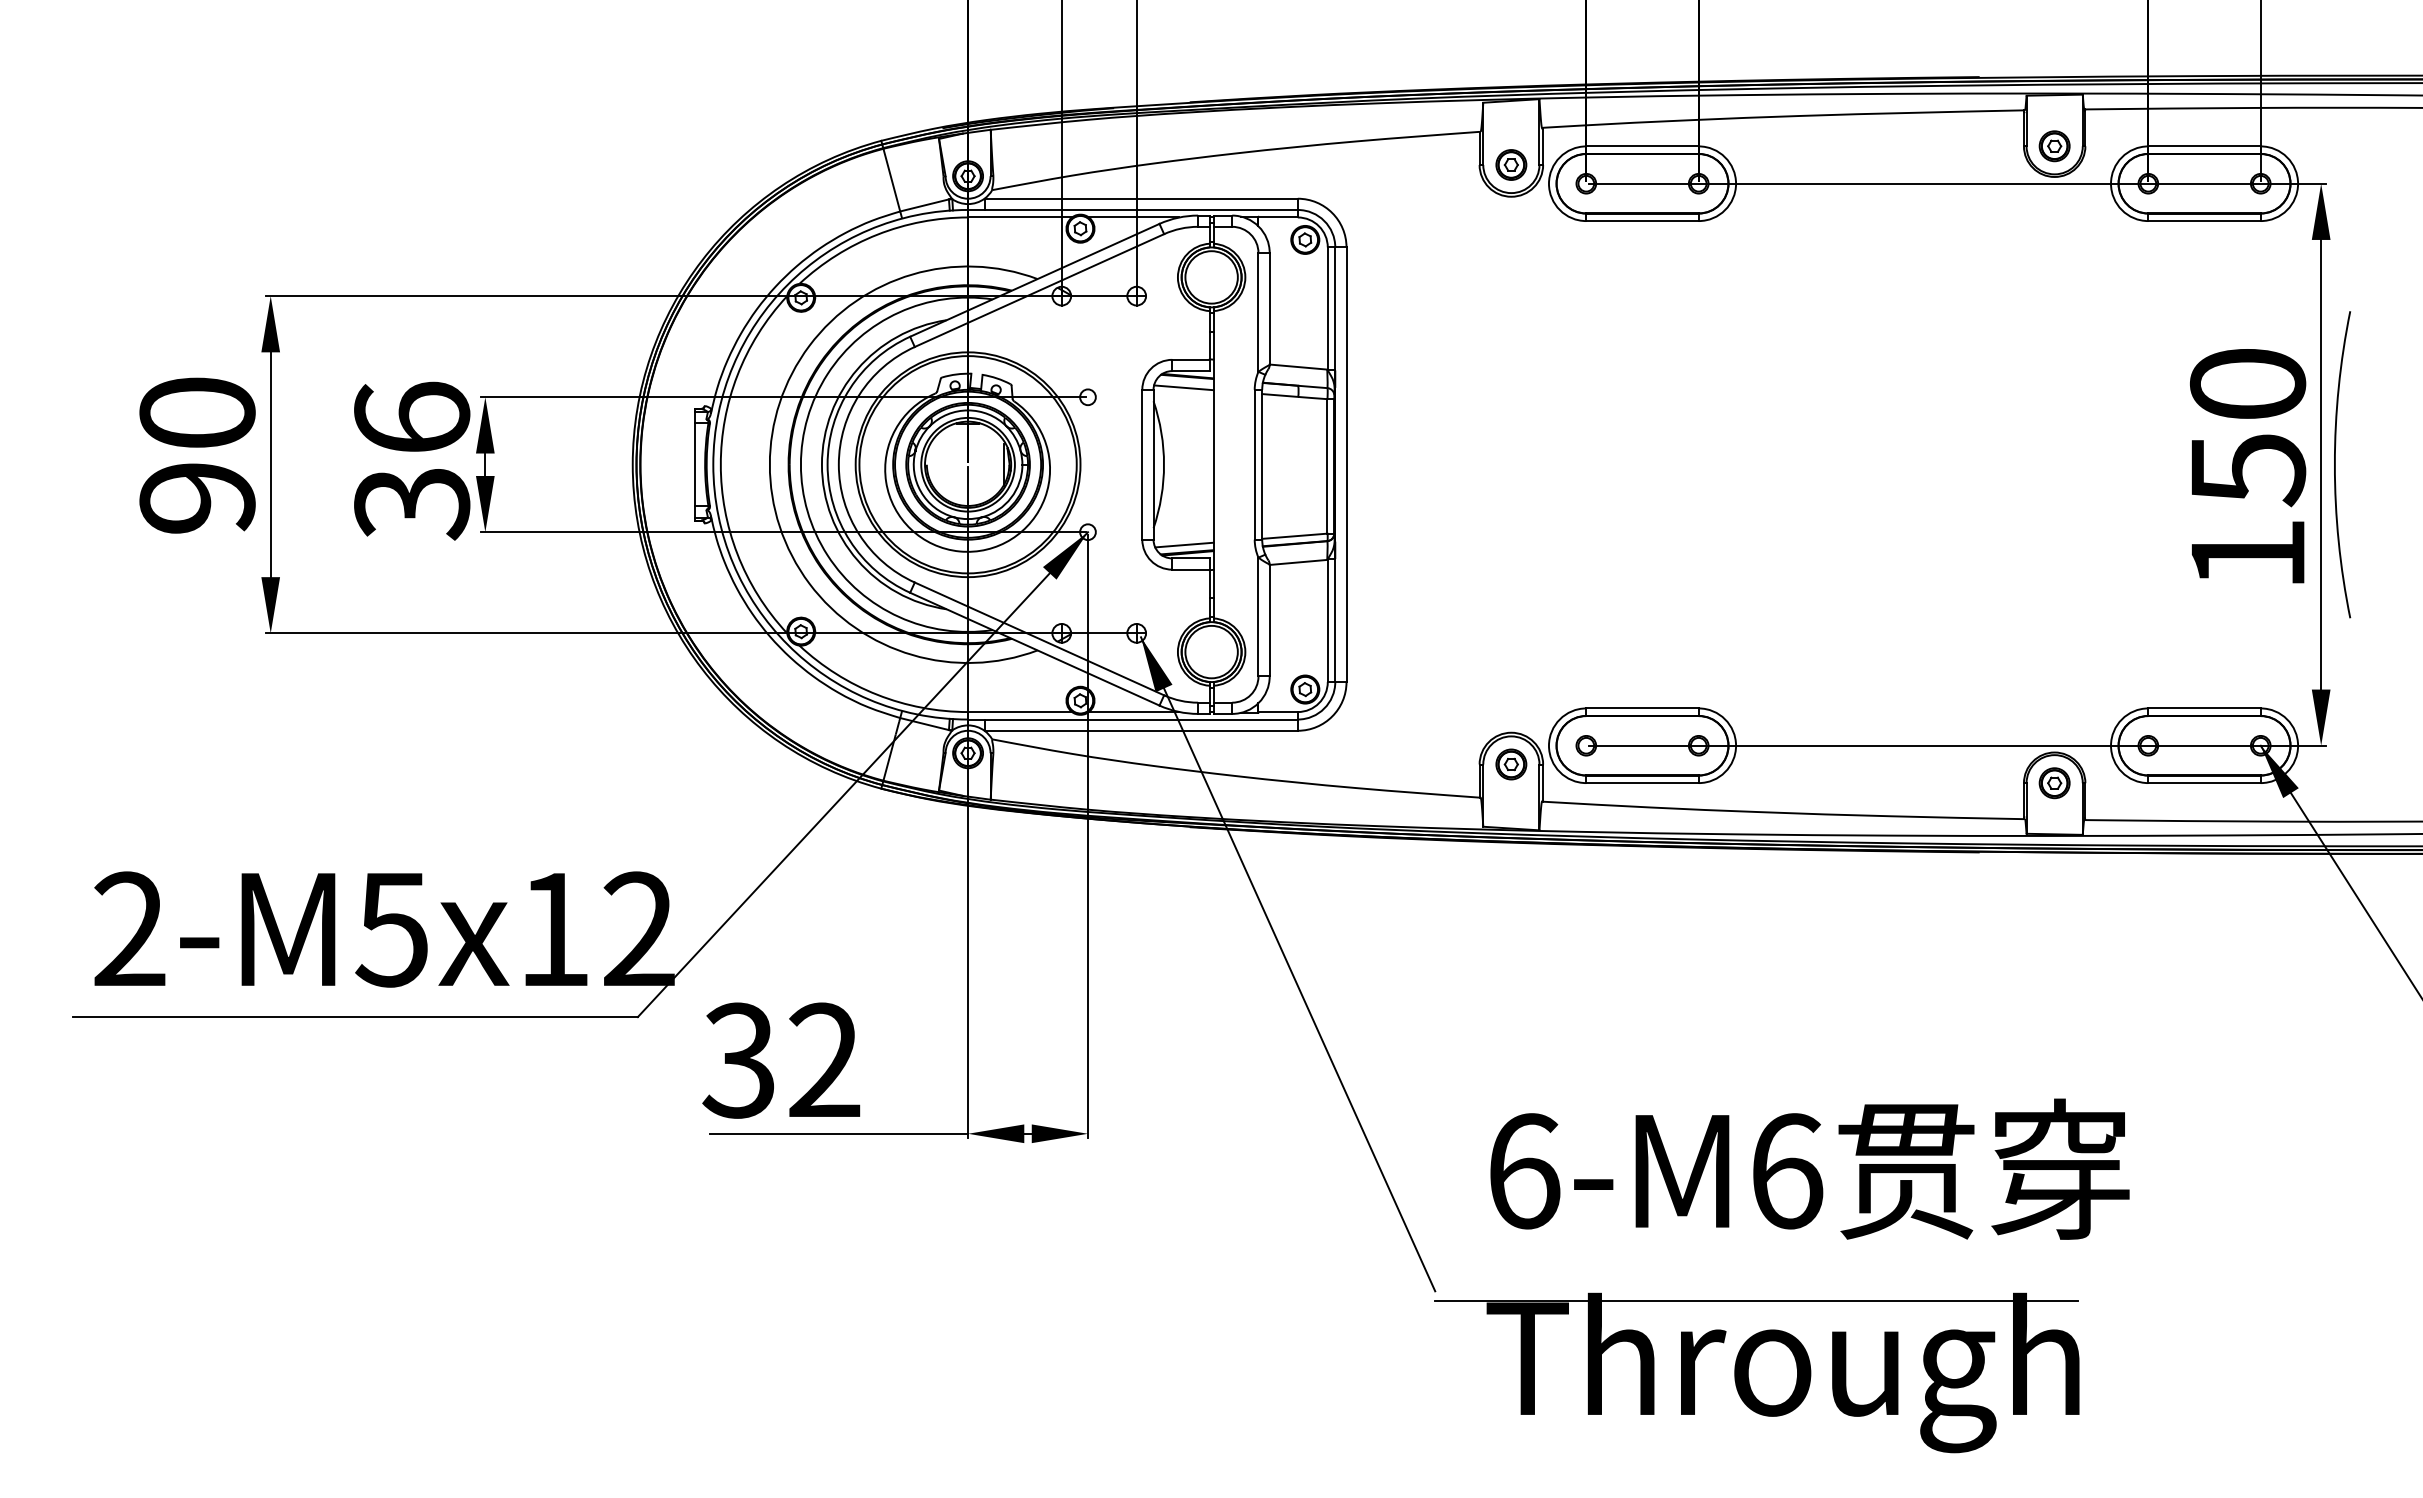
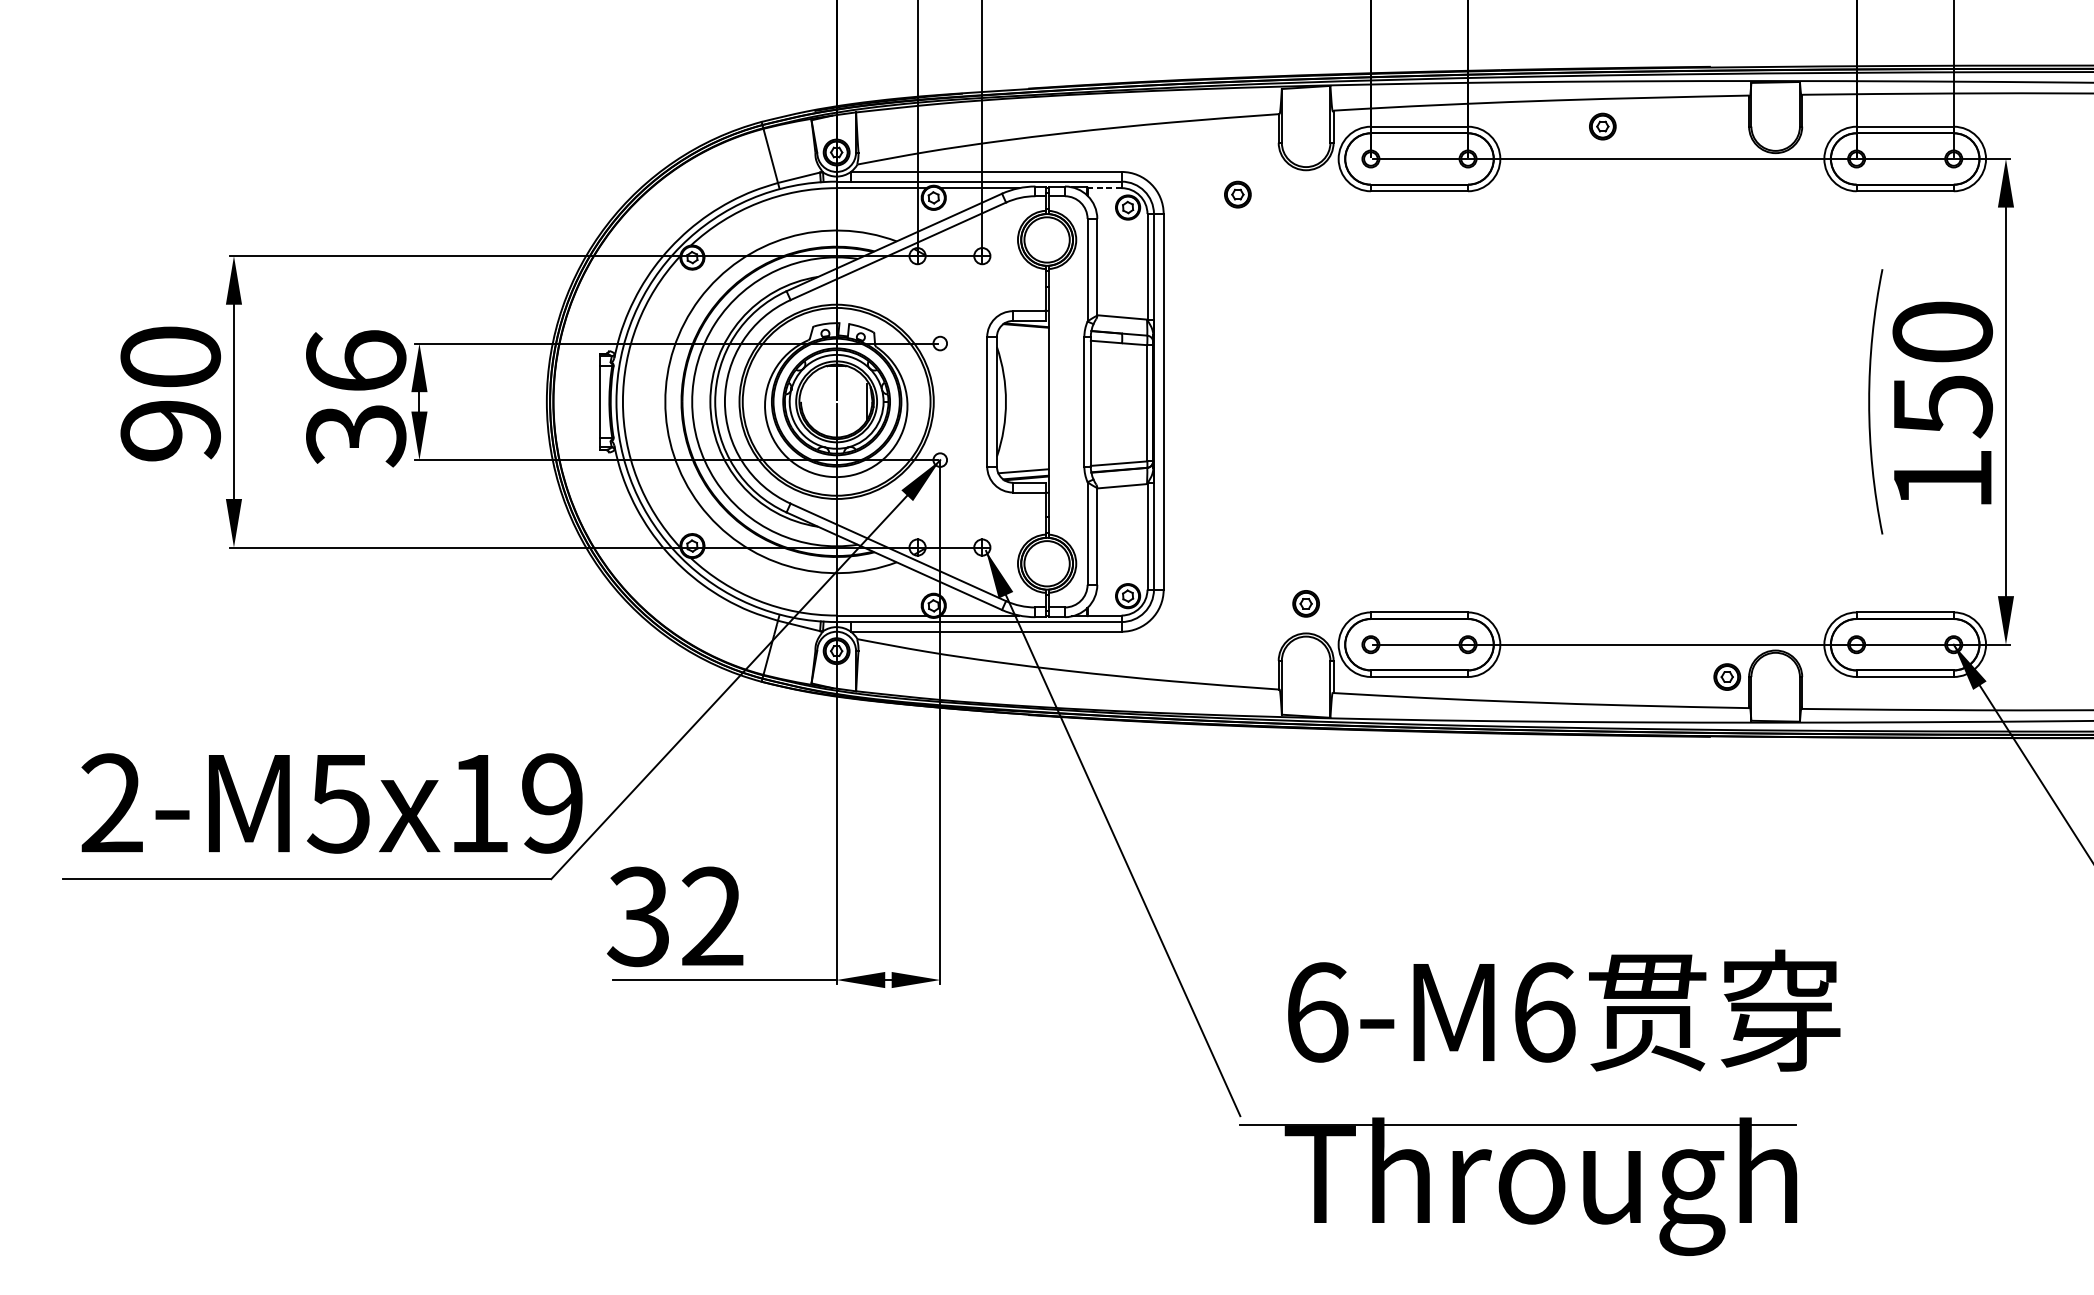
part: (2054, 146) -> (1602, 126), moved
part: (1511, 164) -> (1237, 194), moved
line: (1278, 217) -> (1104, 188), solid -> dashed
line: (1183, 387) -> (1022, 335), removed
arc: (2335, 464) -> (1869, 401), moved
part: (1511, 764) -> (1306, 603), moved
part: (2054, 783) -> (1727, 677), moved
text: (638, 929) -> (551, 803), 2-M5x12 -> 2-M5x19

